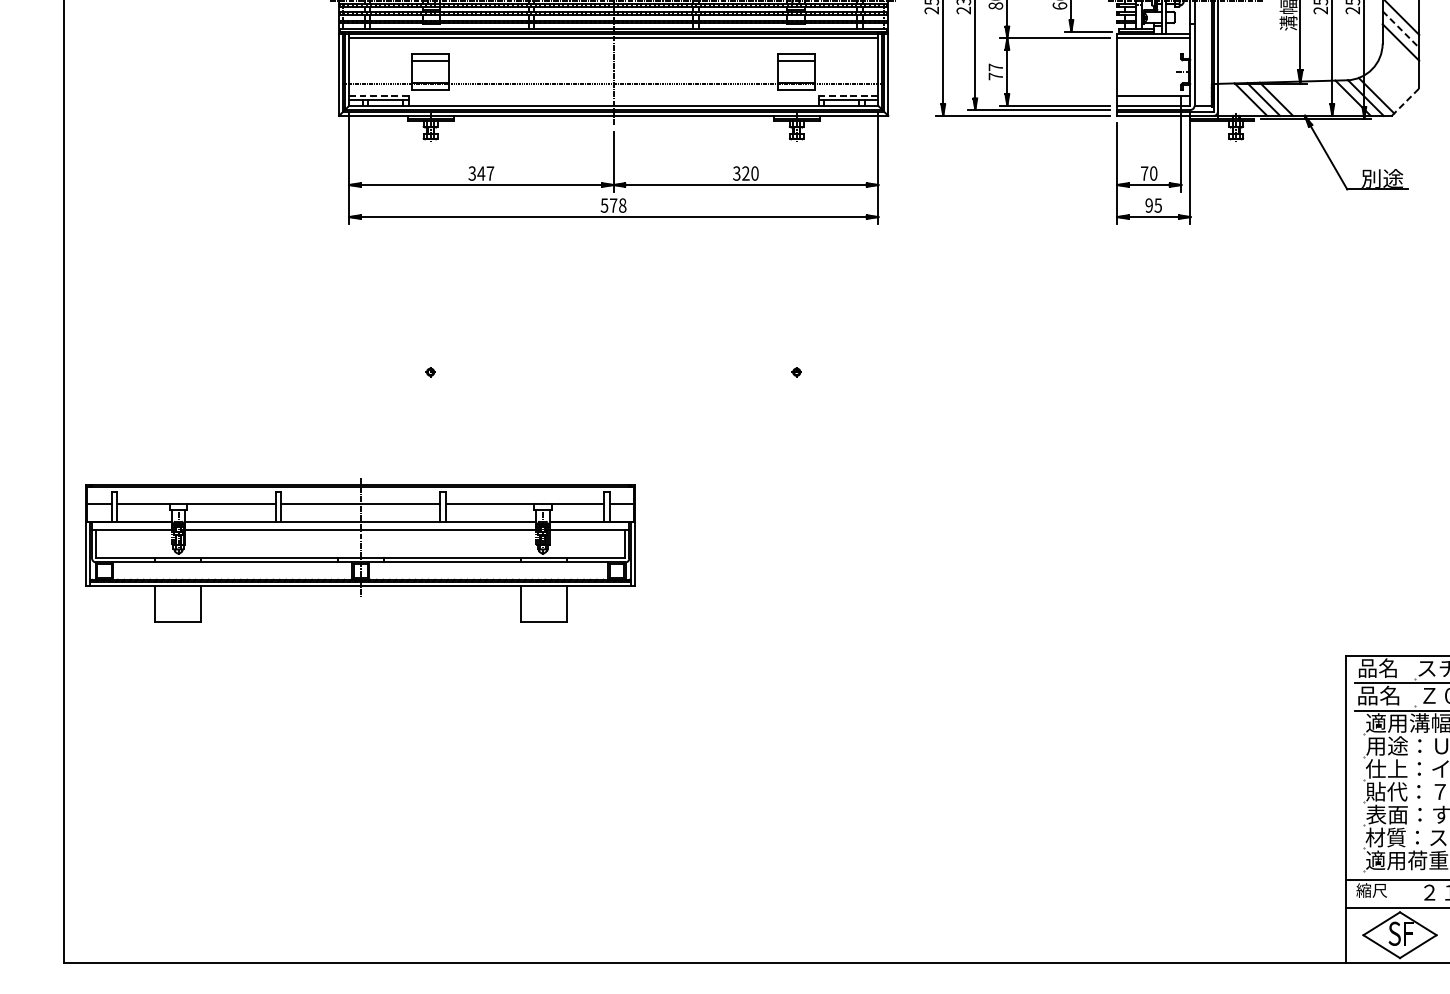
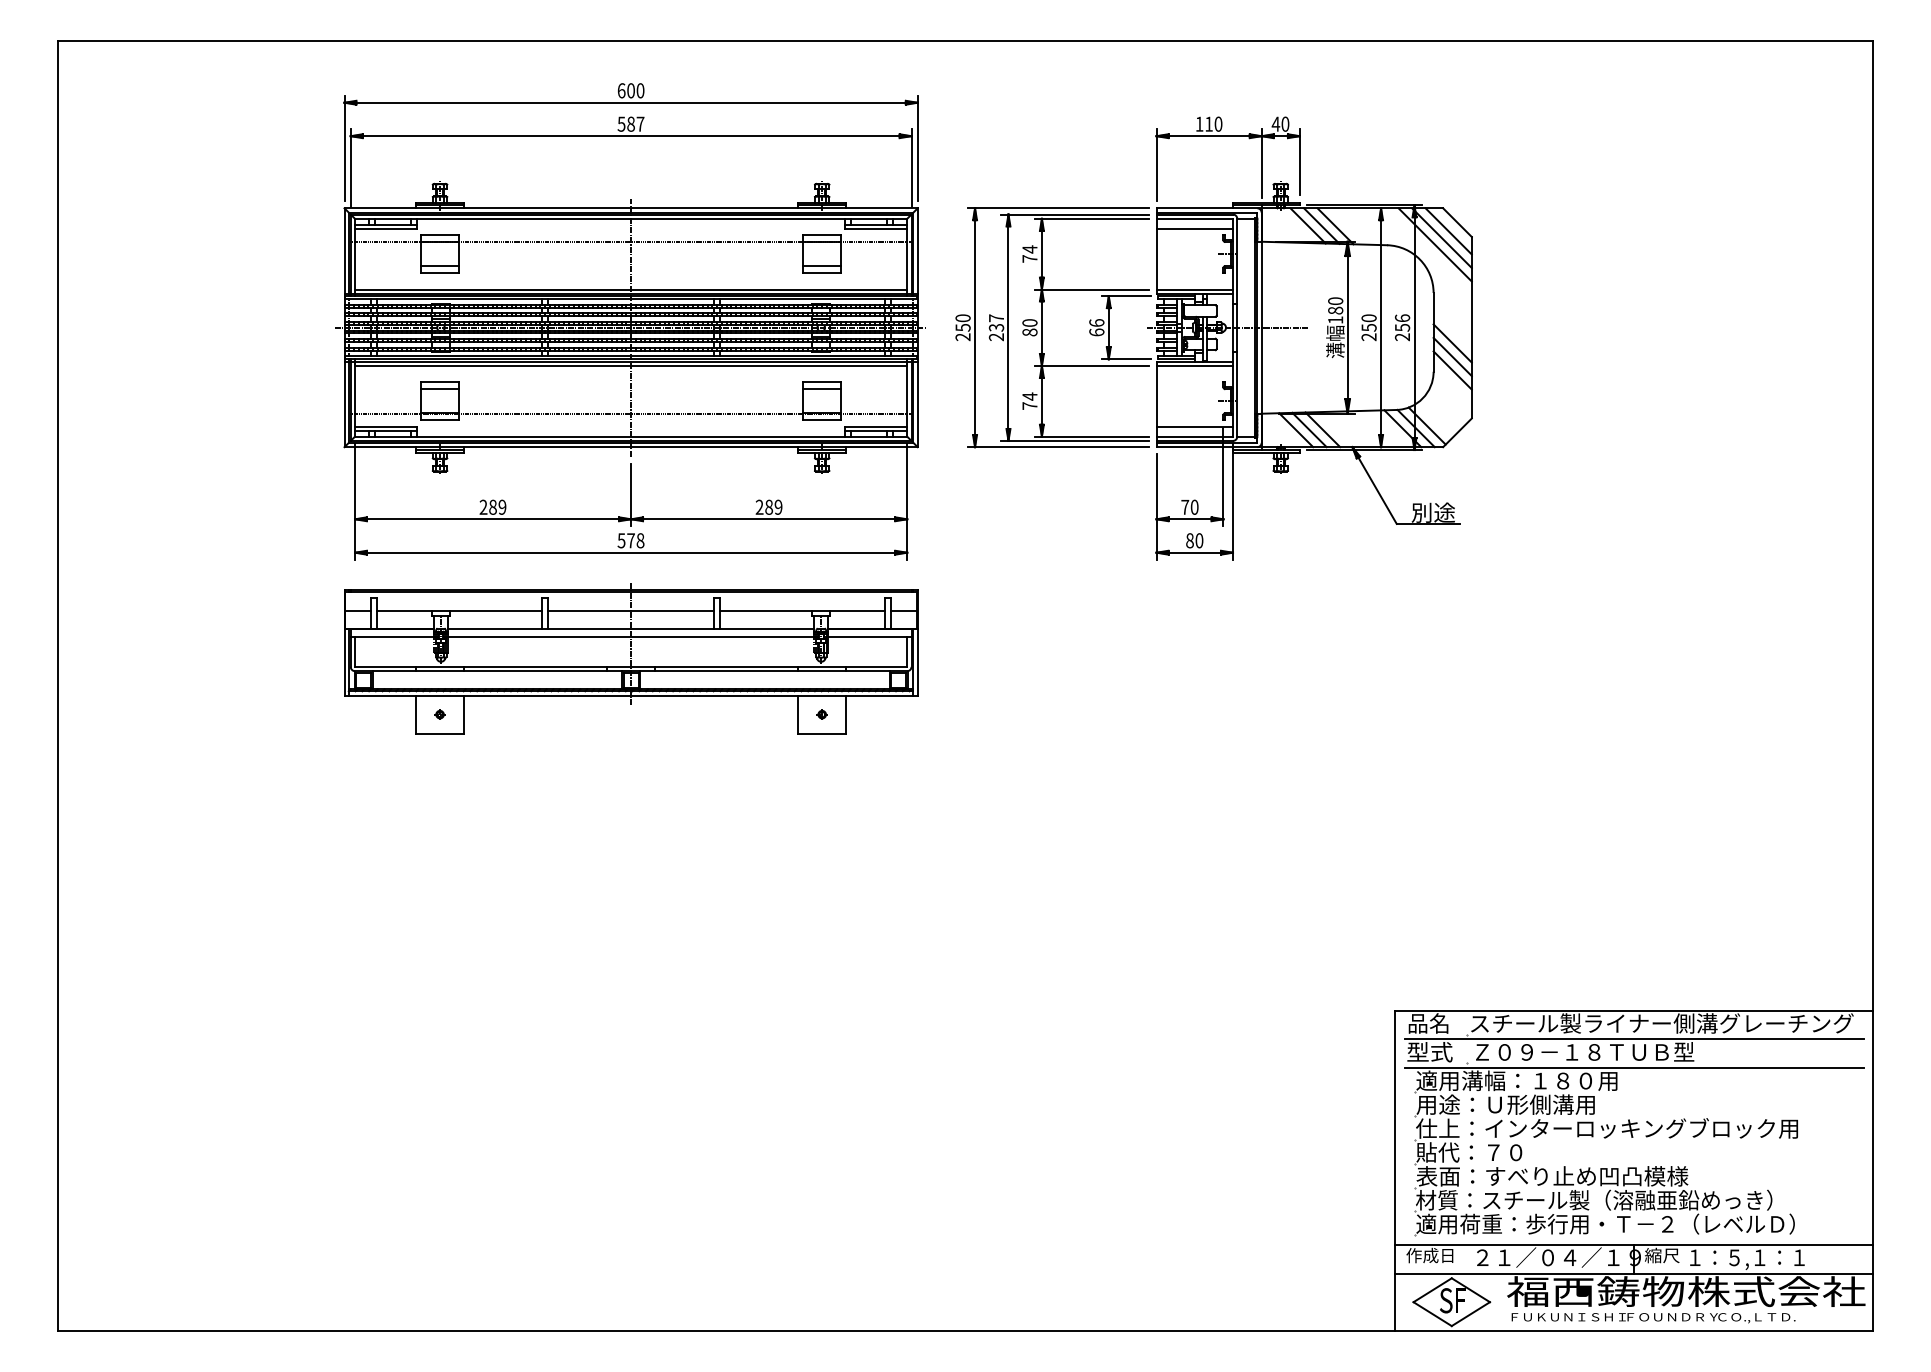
line: (1401, 30) -> (1453, 357), dashed -> solid
text: (995, 67) -> (1029, 396), 77 -> 74
line: (378, 96) -> (385, 426), dashed -> solid
line: (848, 96) -> (876, 426), dashed -> solid
line: (1405, 101) -> (1457, 432), dashed -> solid
text: (480, 172) -> (492, 506), 347 -> 289
text: (745, 172) -> (768, 506), 320 -> 289
text: (1153, 205) -> (1194, 540), 95 -> 80
part: (361, 550) -> (631, 658), moved
text: (1378, 695) -> (1429, 1052), 品名 -> 型式
text: (1378, 890) -> (1429, 1255), 縮尺 -> 作成日

